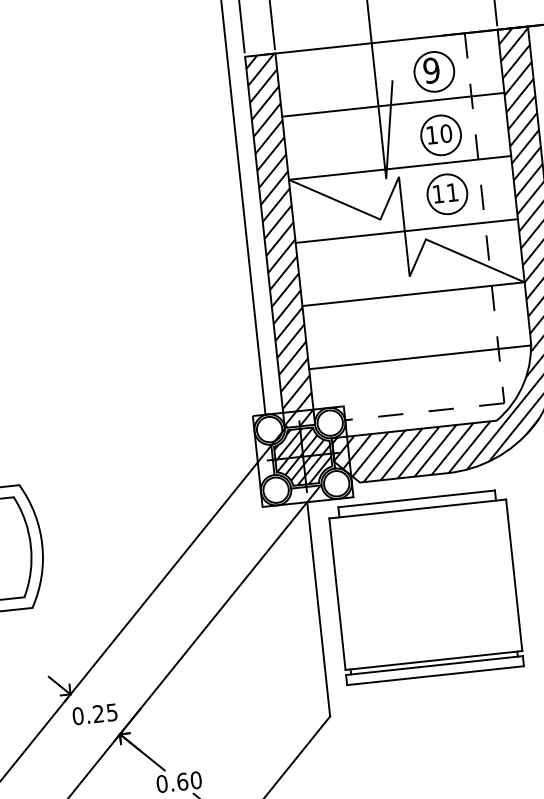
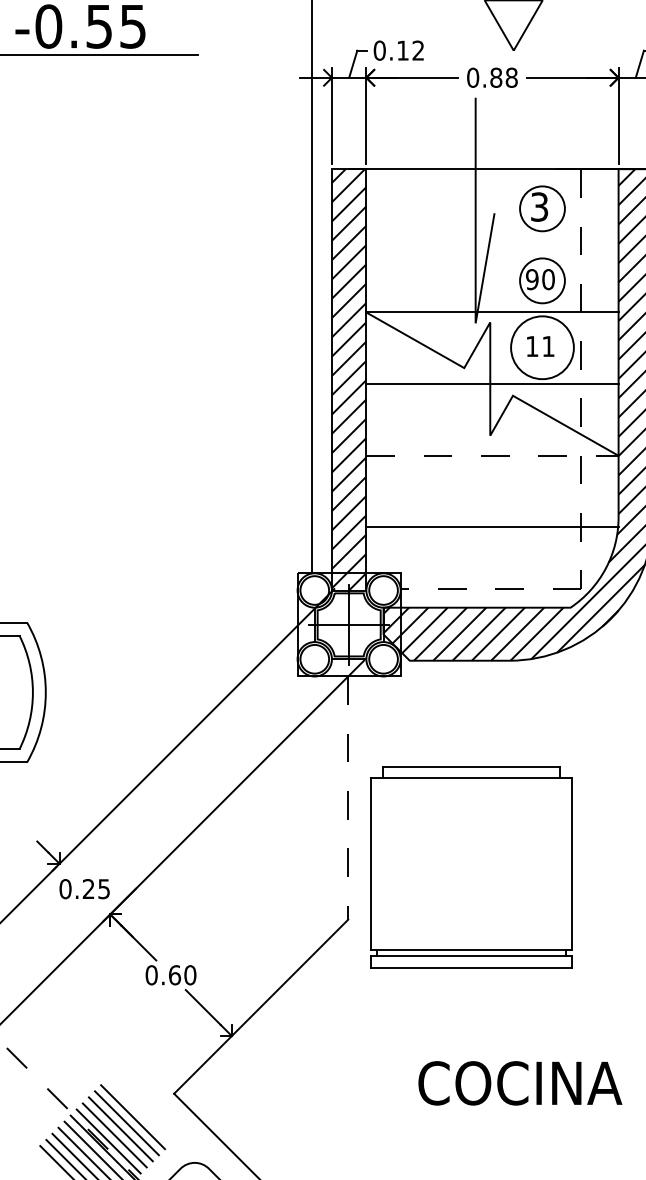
text: (431, 70) -> (539, 206), 9 -> 3
line: (393, 104) -> (492, 240), removed
text: (432, 135) -> (532, 279), 10 -> 90
circle: (447, 194) -> (542, 347), size x1.4
line: (413, 293) -> (492, 455), solid -> dashed
hatch: (302, 456) -> (348, 624), removed
part: (426, 587) -> (471, 867), moved
line: (318, 609) -> (348, 798), solid -> dashed

